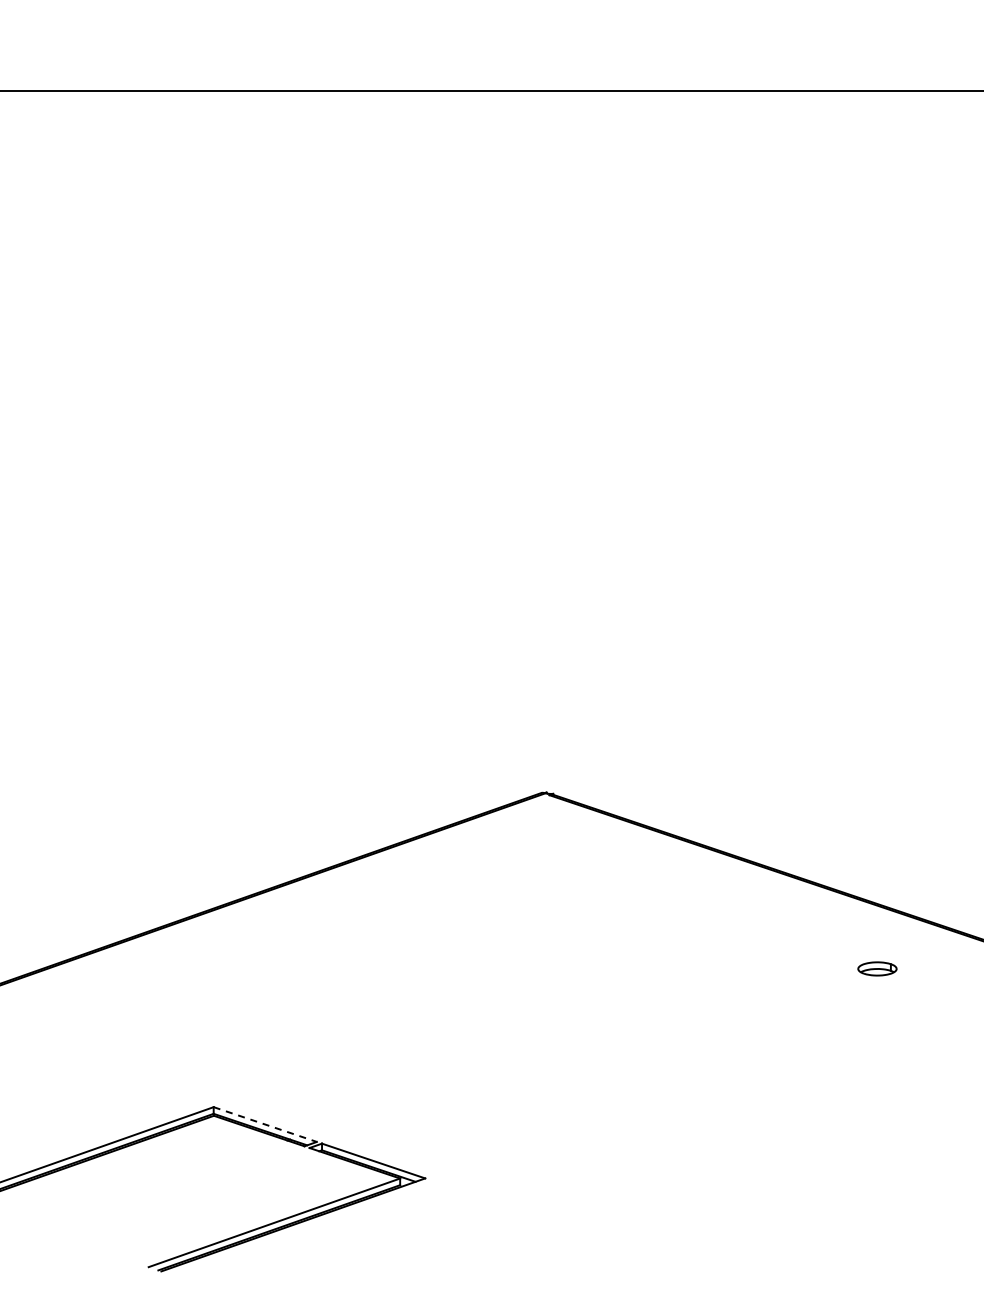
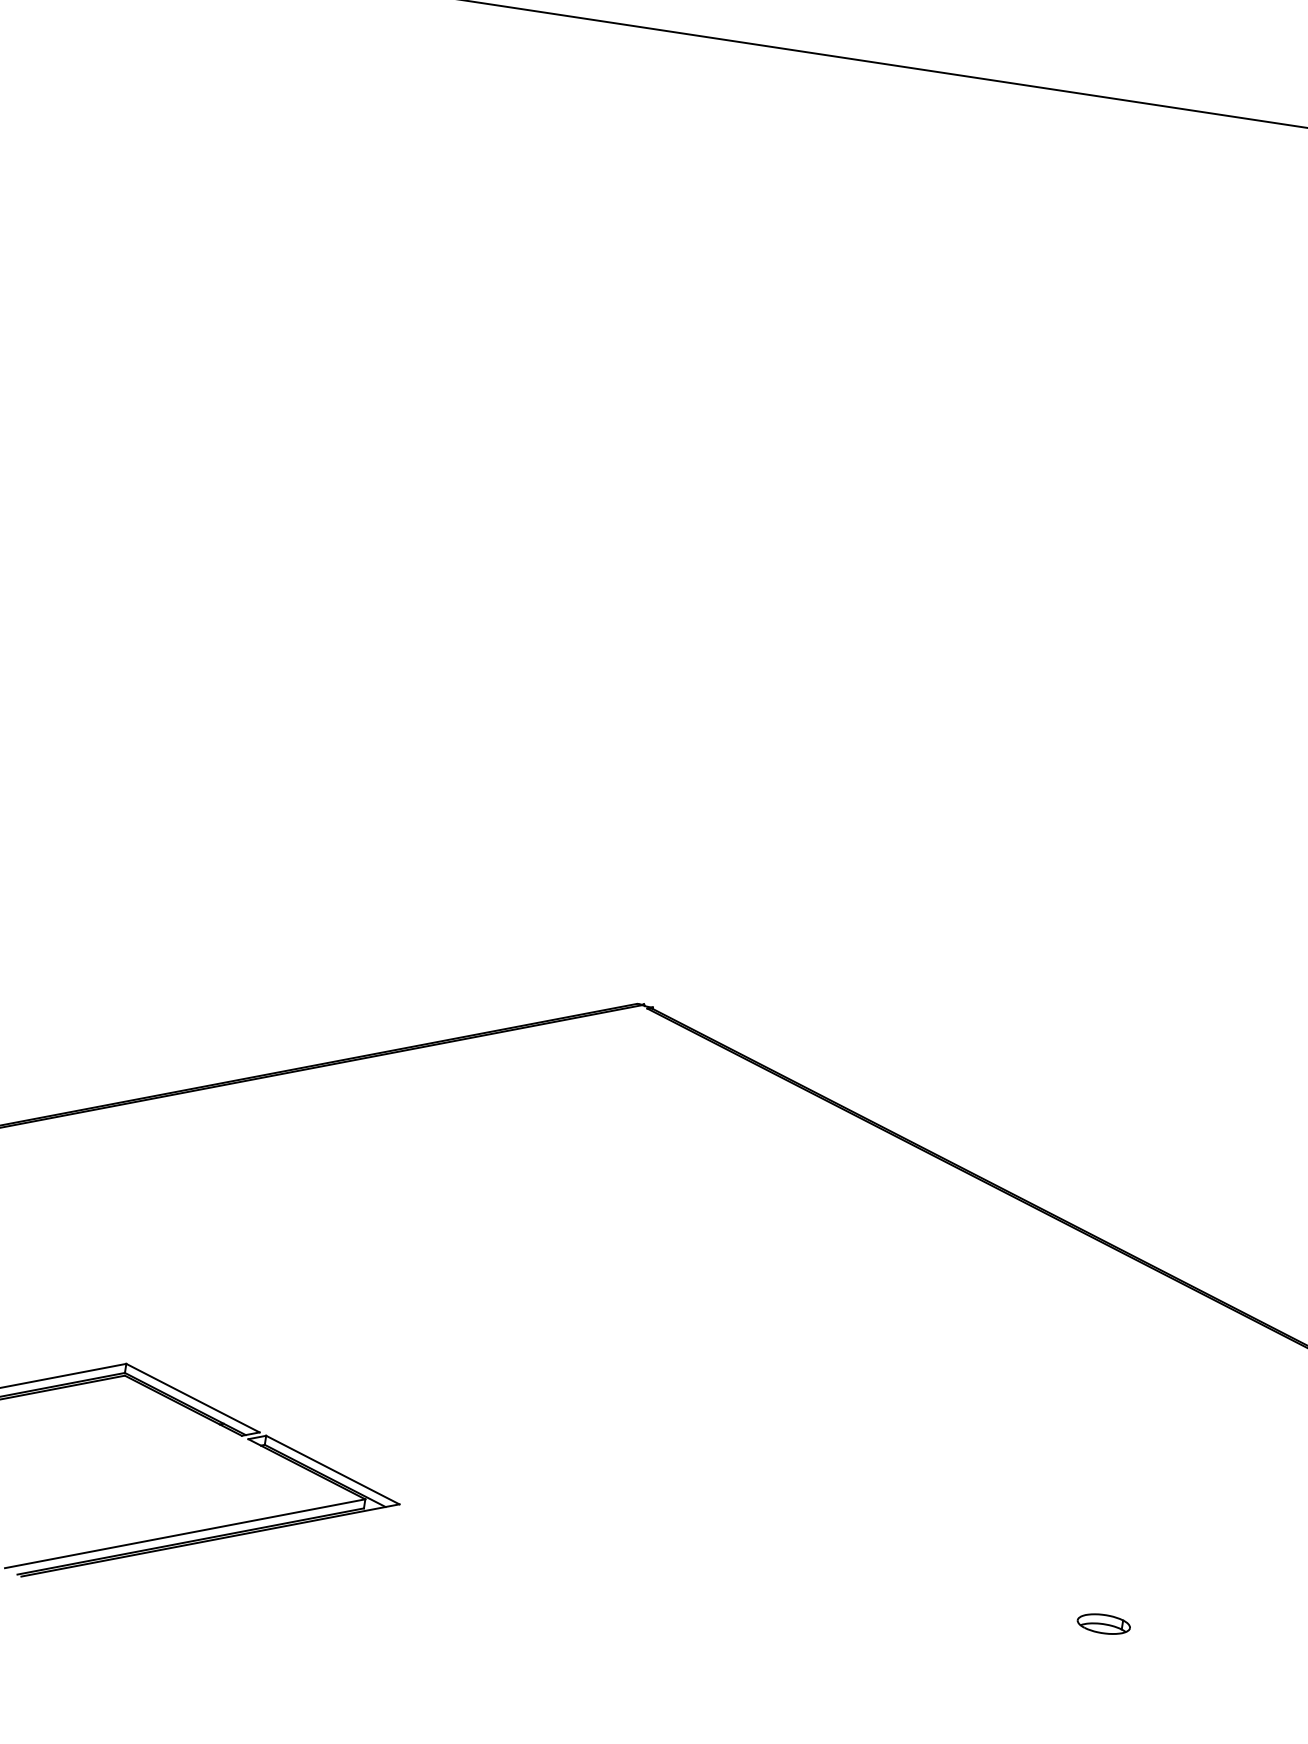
part: (877, 968) -> (1104, 1623), moved
line: (265, 1124) -> (193, 1398), dashed -> solid

